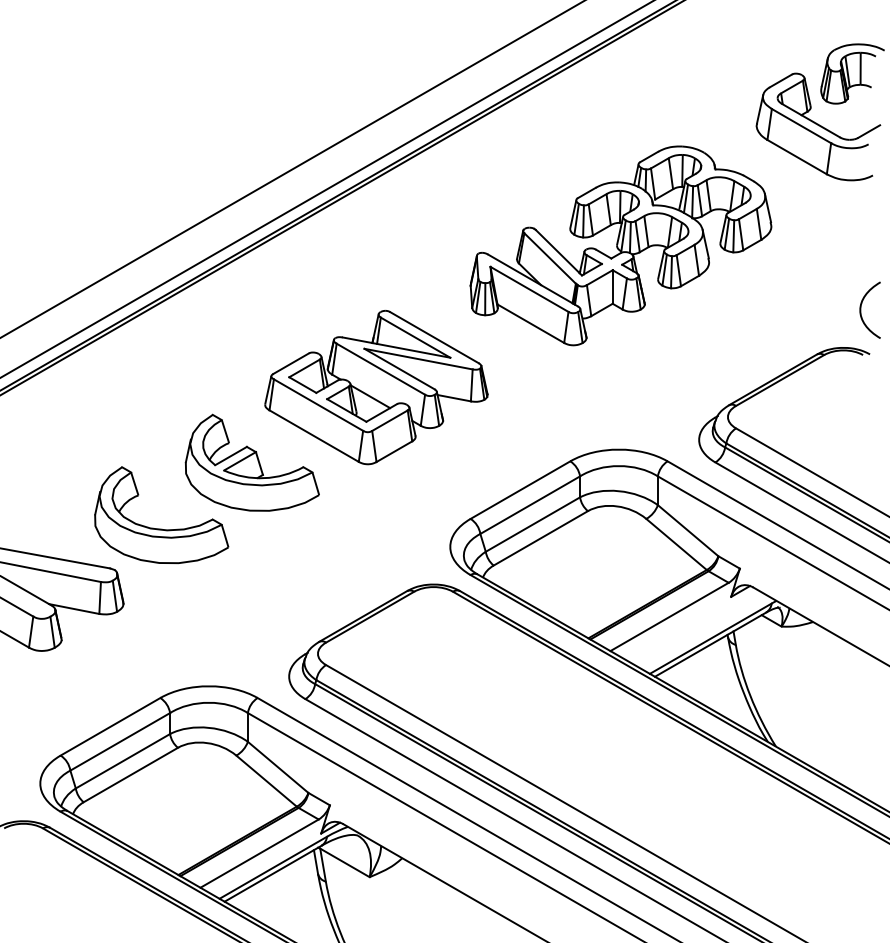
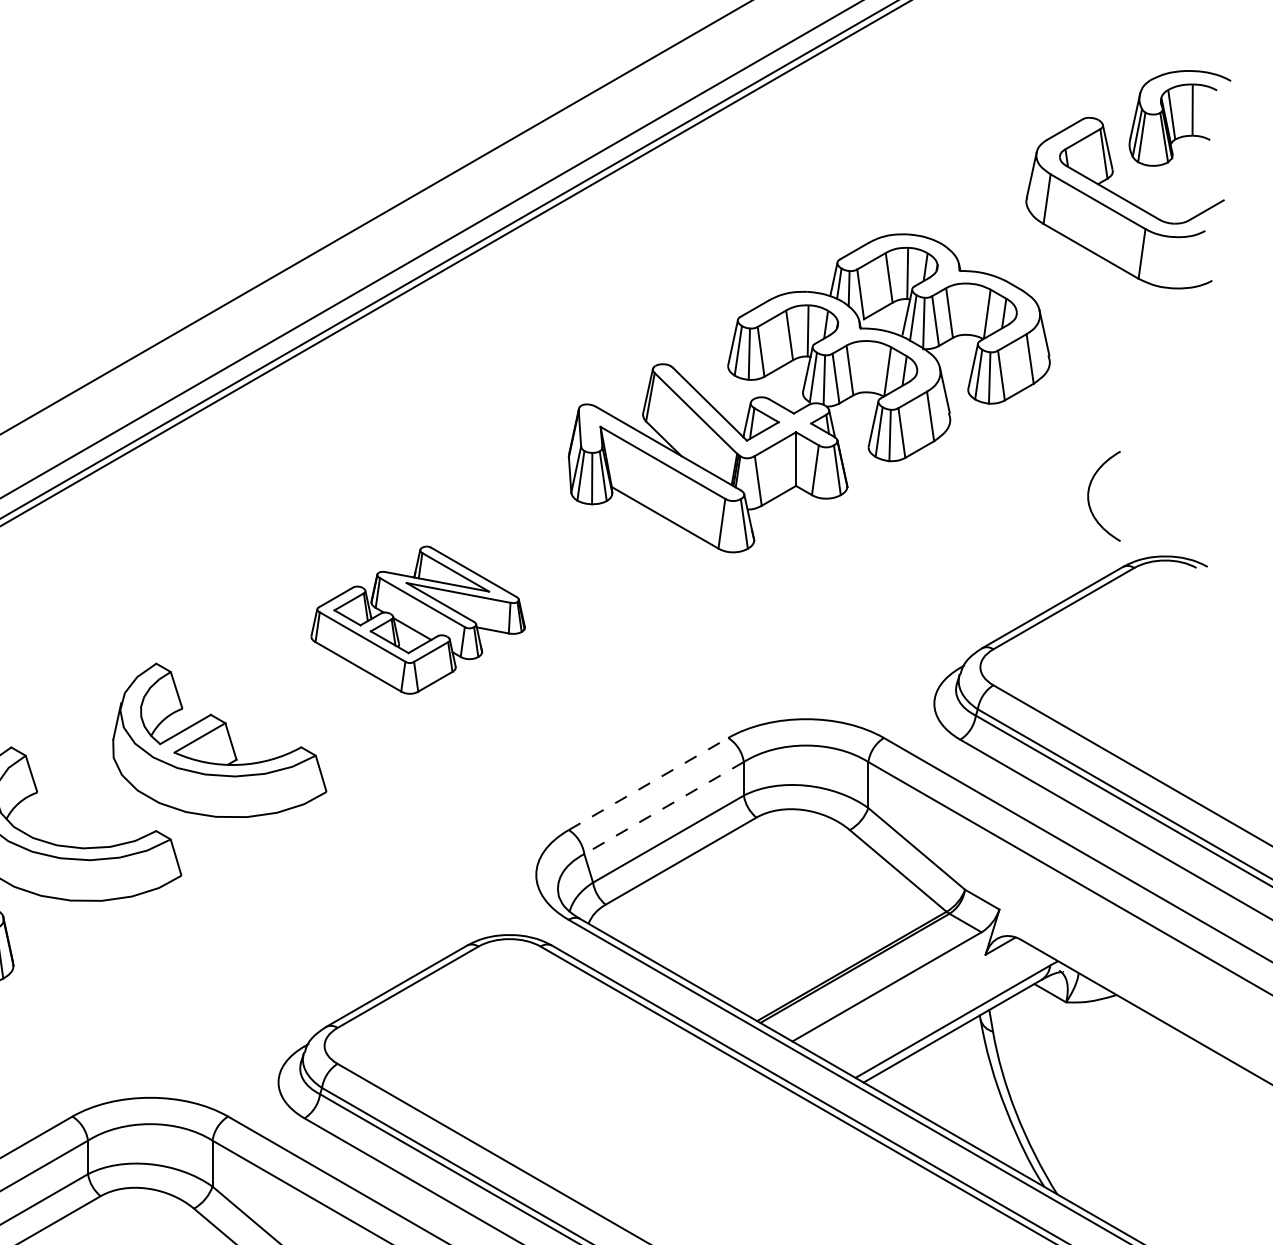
curve: (861, 309) -> (1090, 495), moved
part: (376, 387) -> (418, 619), size x0.6
line: (520, 490) -> (648, 784), solid -> dashed
line: (530, 505) -> (664, 808), solid -> dashed

